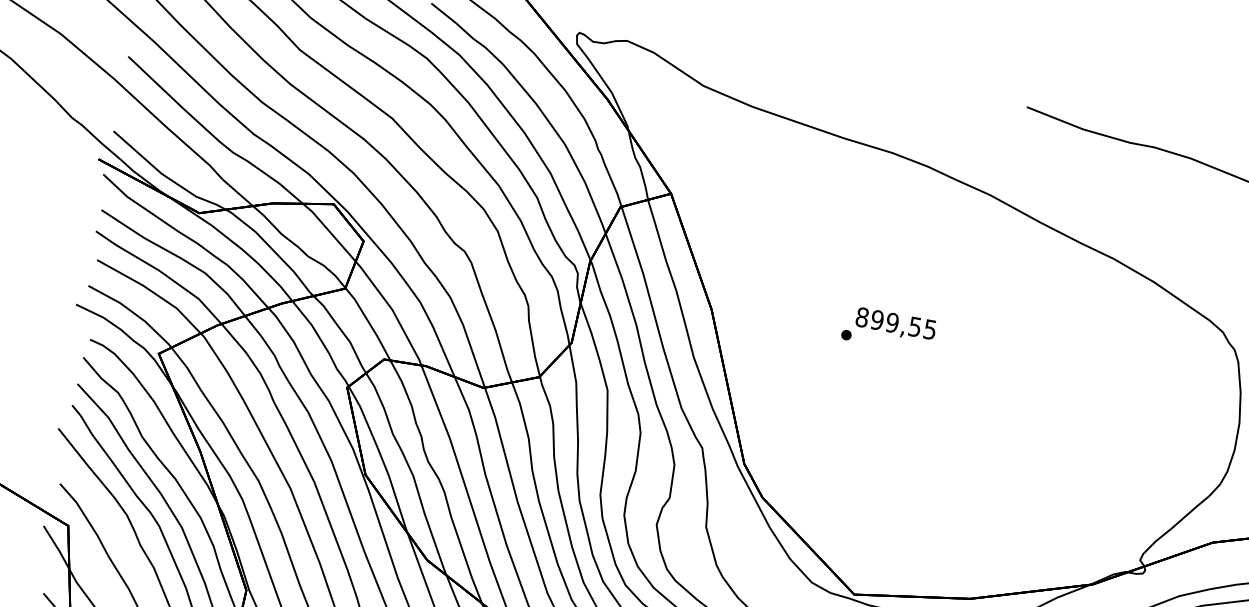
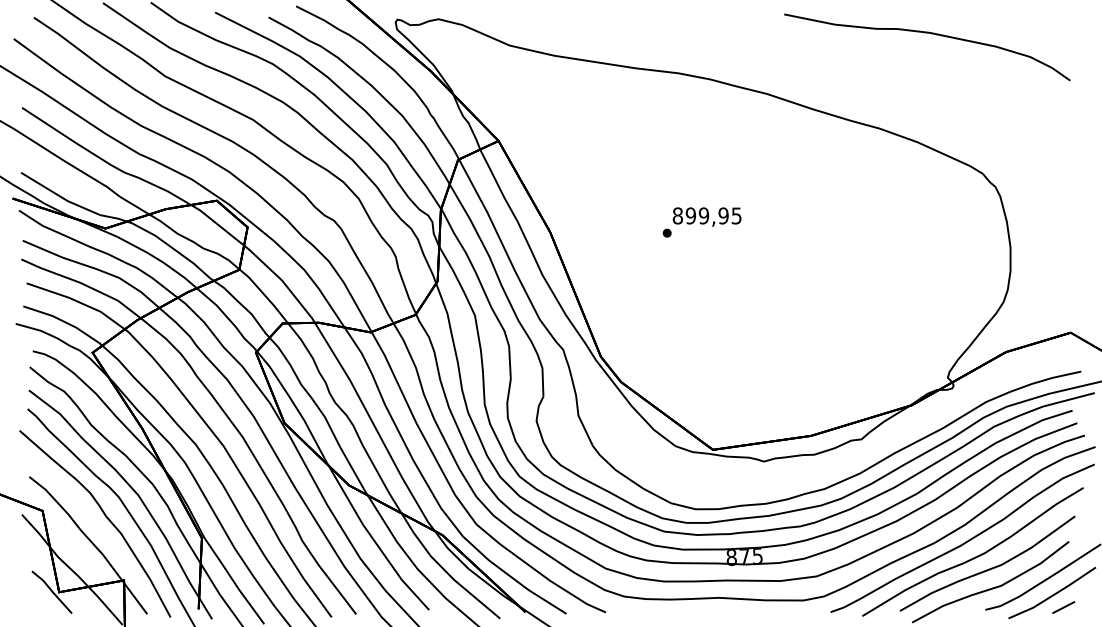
text: (915, 326) -> (723, 215), 899,55 -> 899,95

